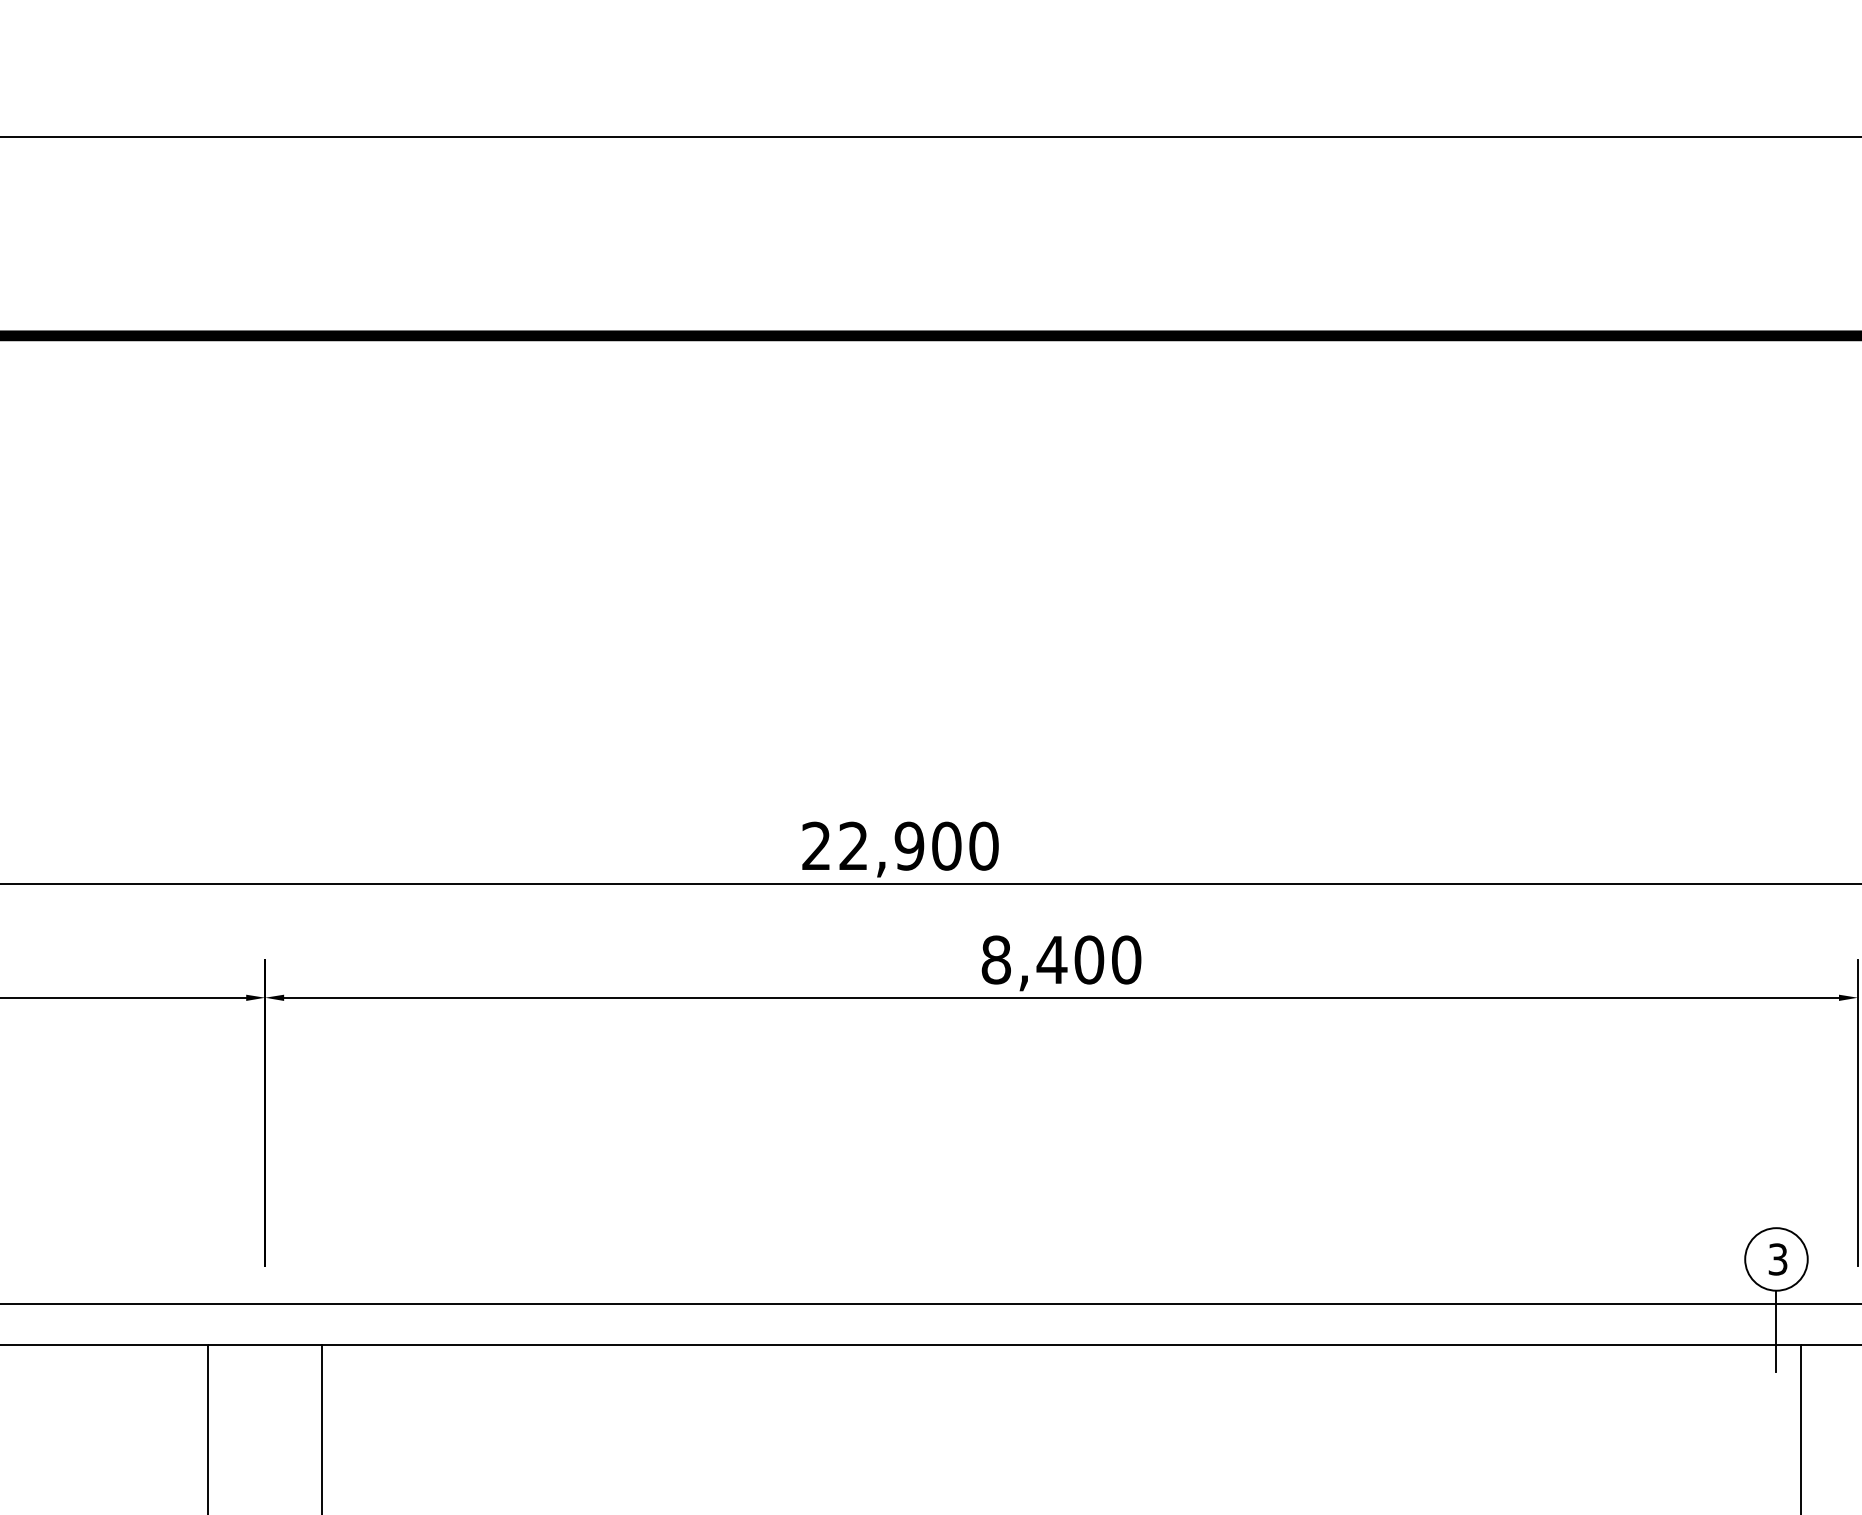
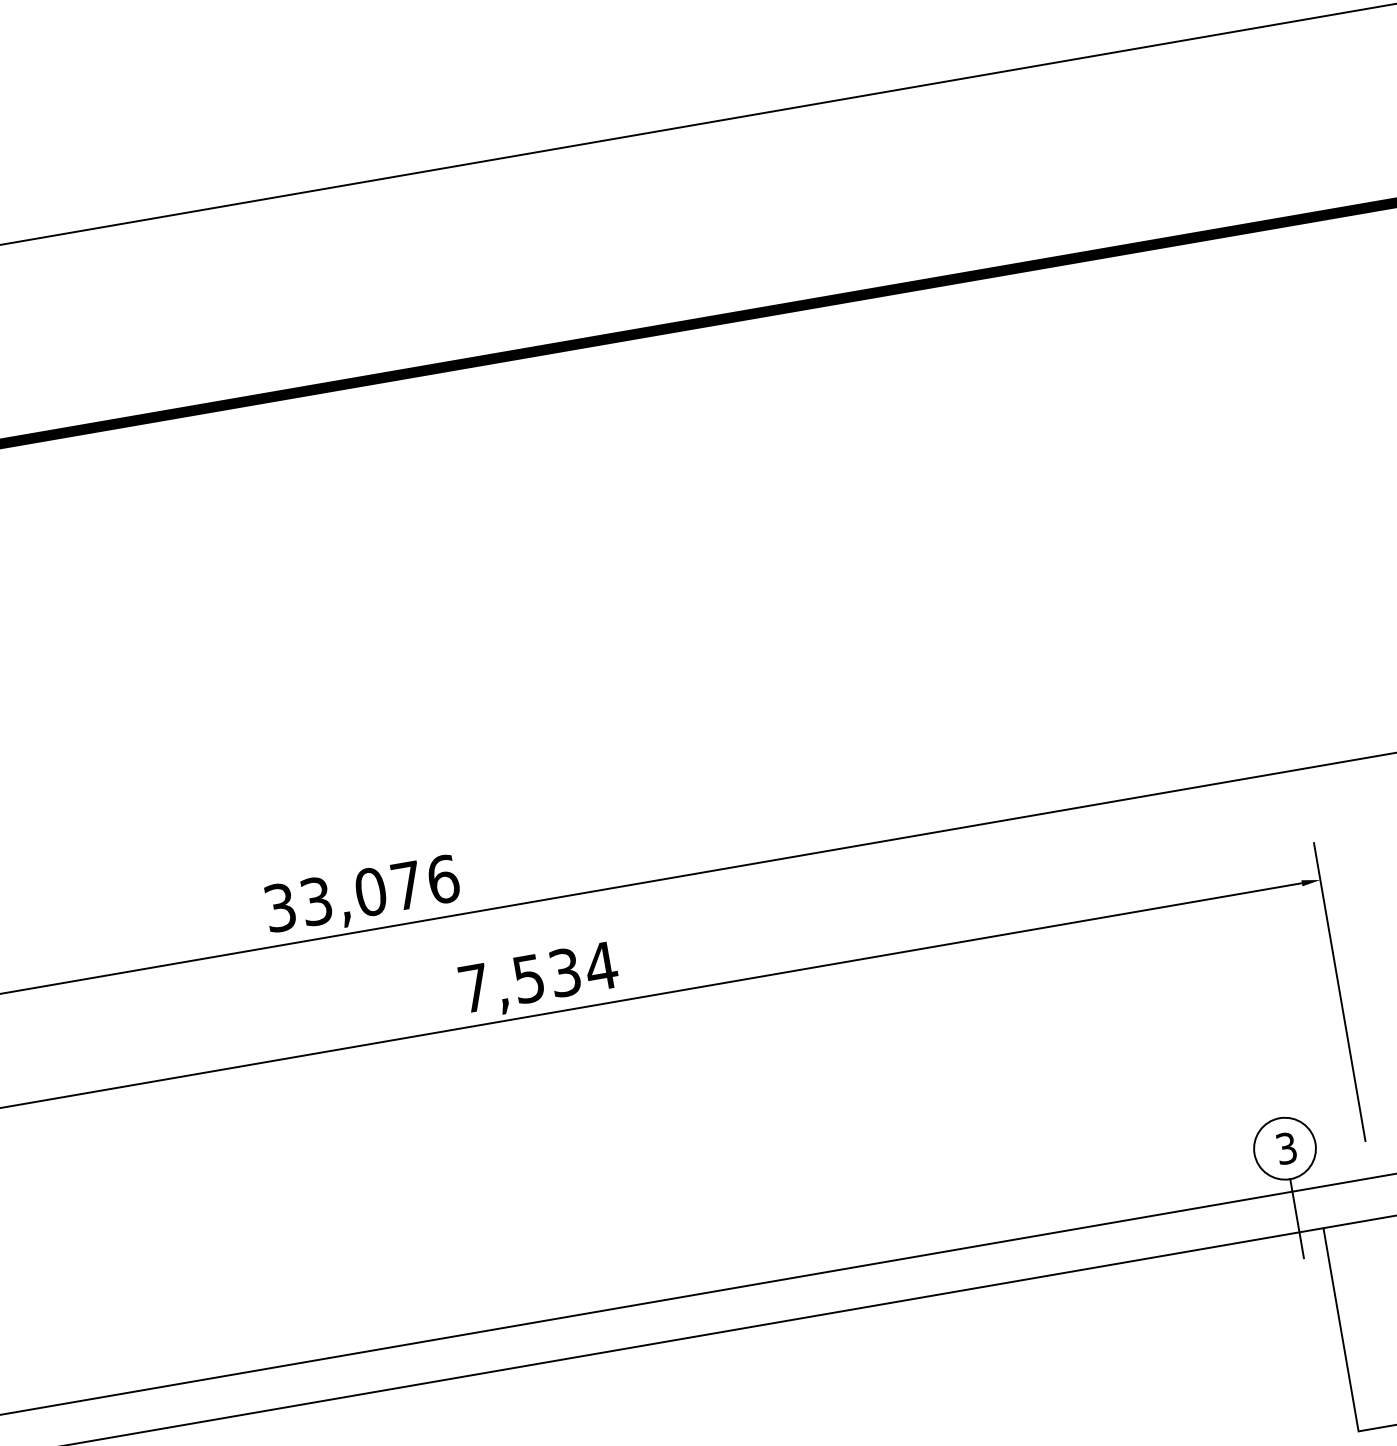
text: (900, 845) -> (361, 892), 22,900 -> 33,076
text: (1061, 959) -> (537, 976), 8,400 -> 7,534

